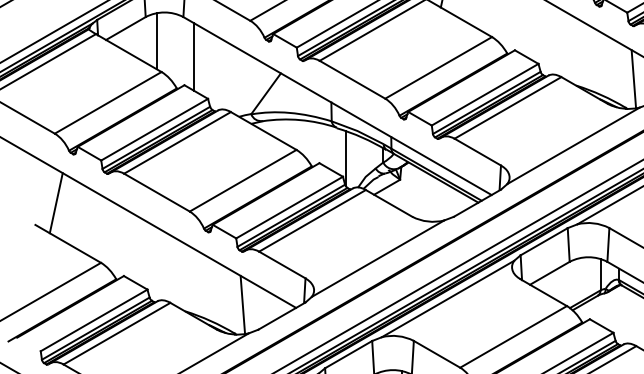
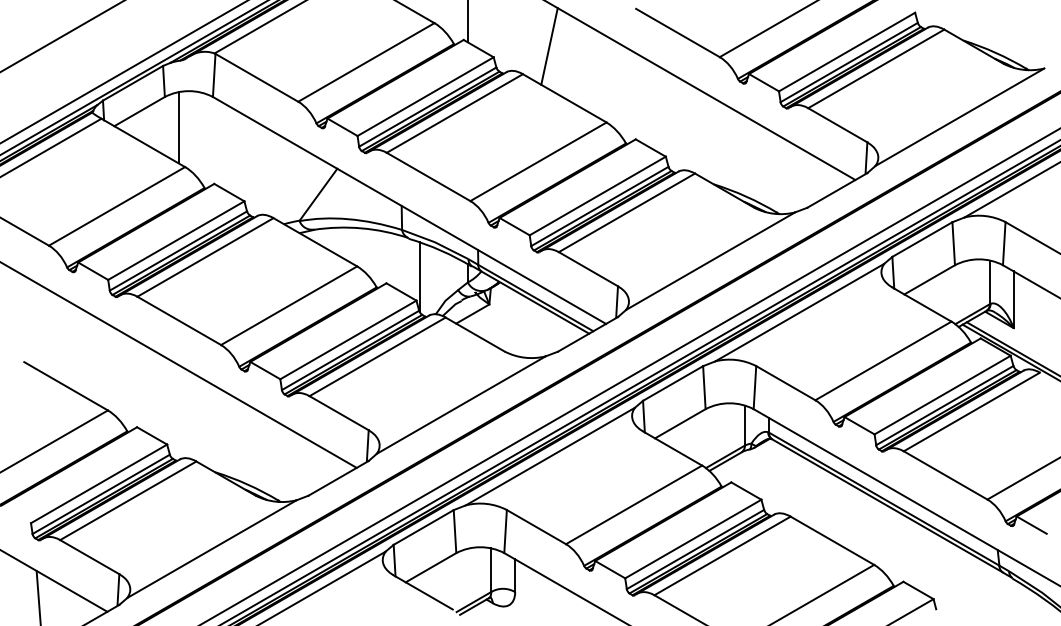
line: (194, 56) -> (226, 147), removed
line: (633, 78) -> (787, 175), removed
line: (56, 203) -> (50, 334), removed
line: (242, 304) -> (288, 463), removed

